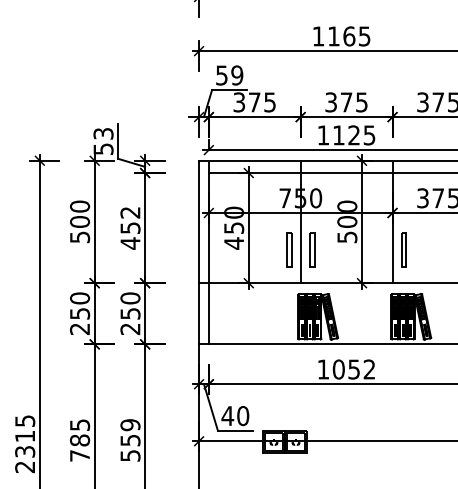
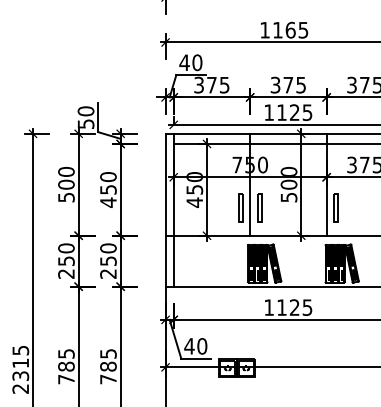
text: (229, 75) -> (190, 62), 59 -> 40
text: (102, 134) -> (85, 111), 53 -> 50
text: (130, 213) -> (108, 177), 452 -> 450
text: (353, 369) -> (294, 307), 1052 -> 1125
text: (130, 440) -> (108, 366), 559 -> 785

